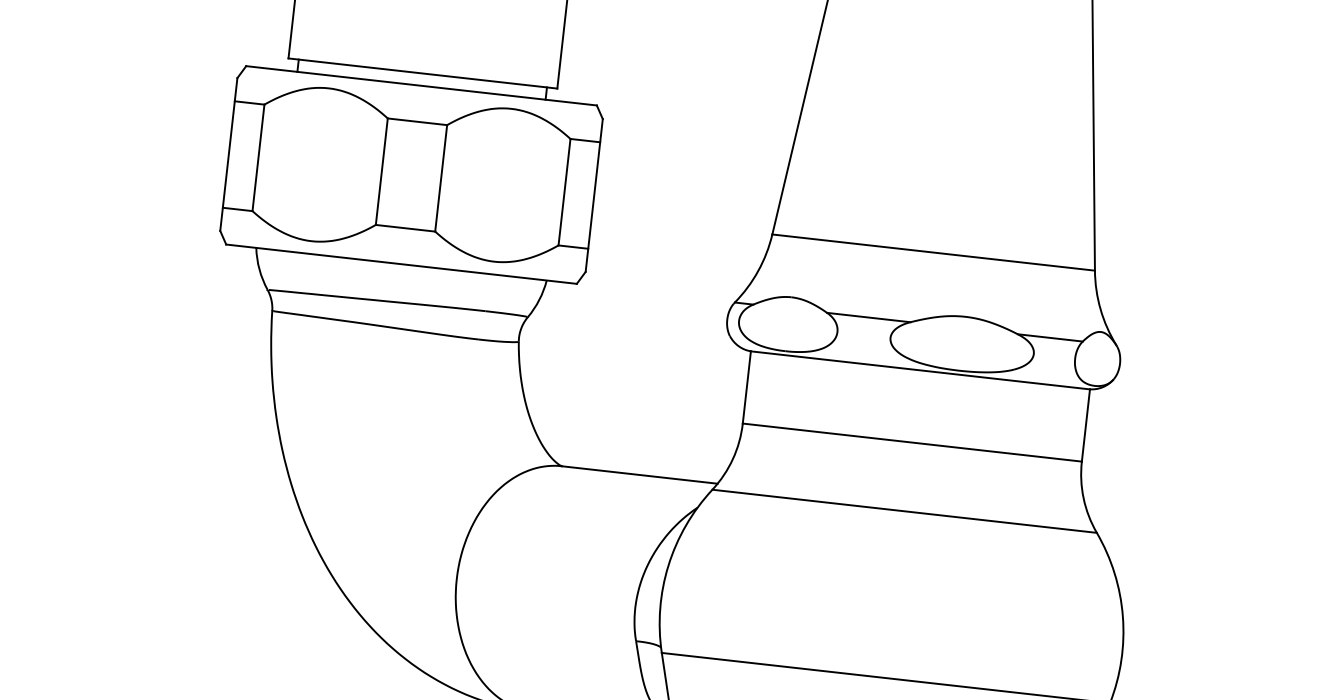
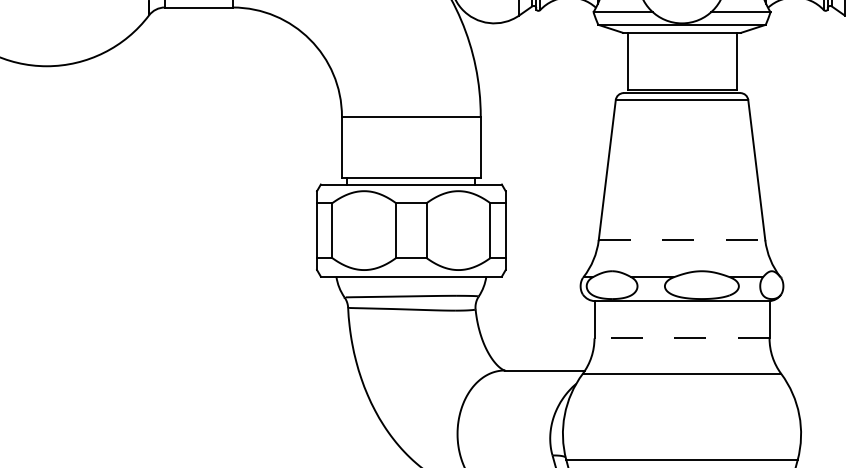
line: (934, 253) -> (682, 240), solid -> dashed
line: (913, 442) -> (682, 338), solid -> dashed

